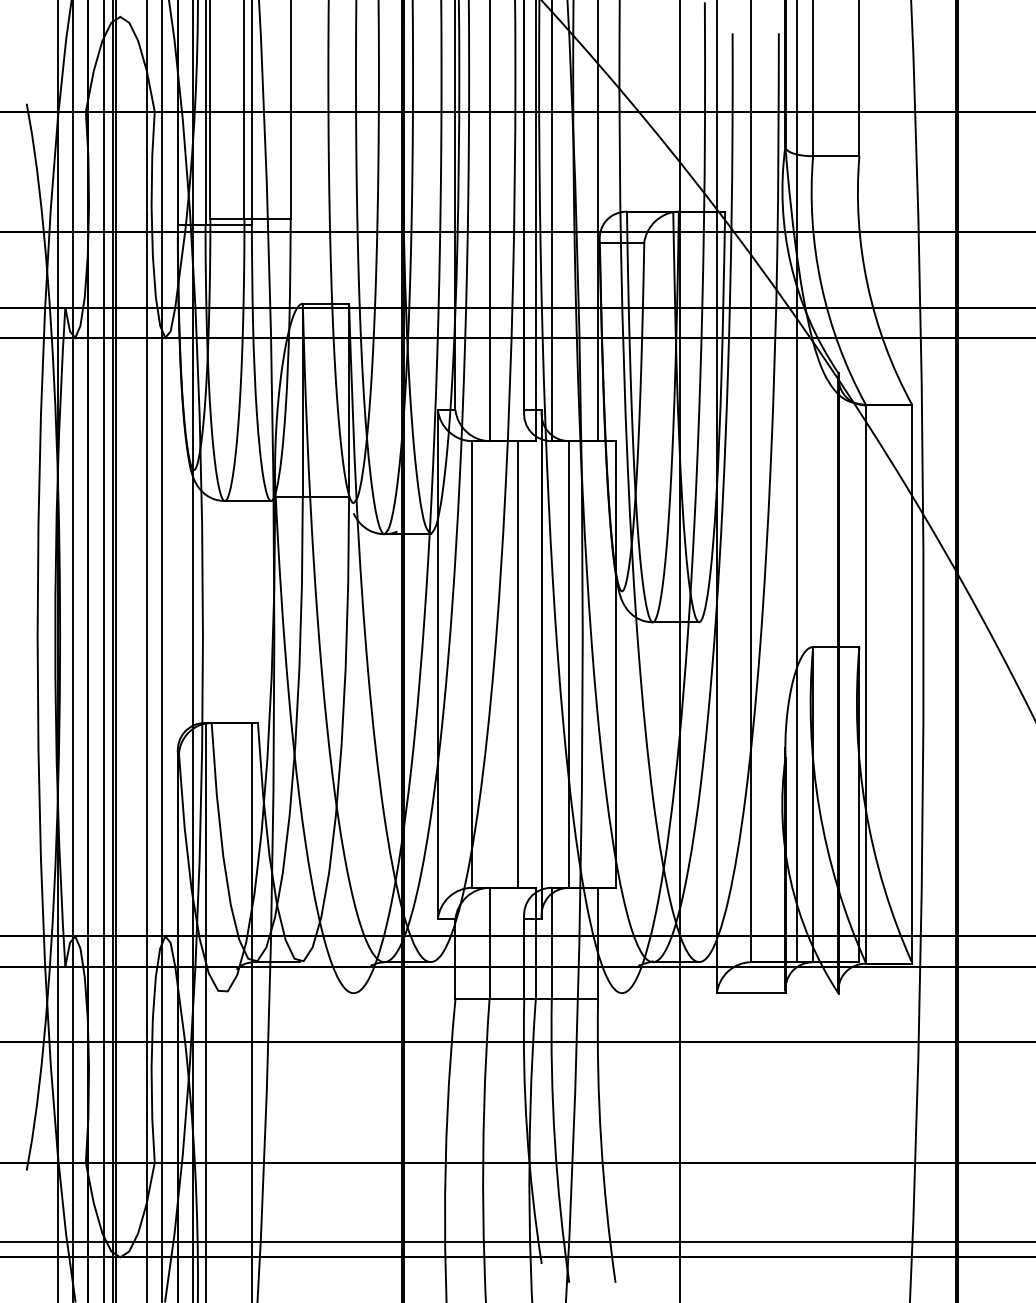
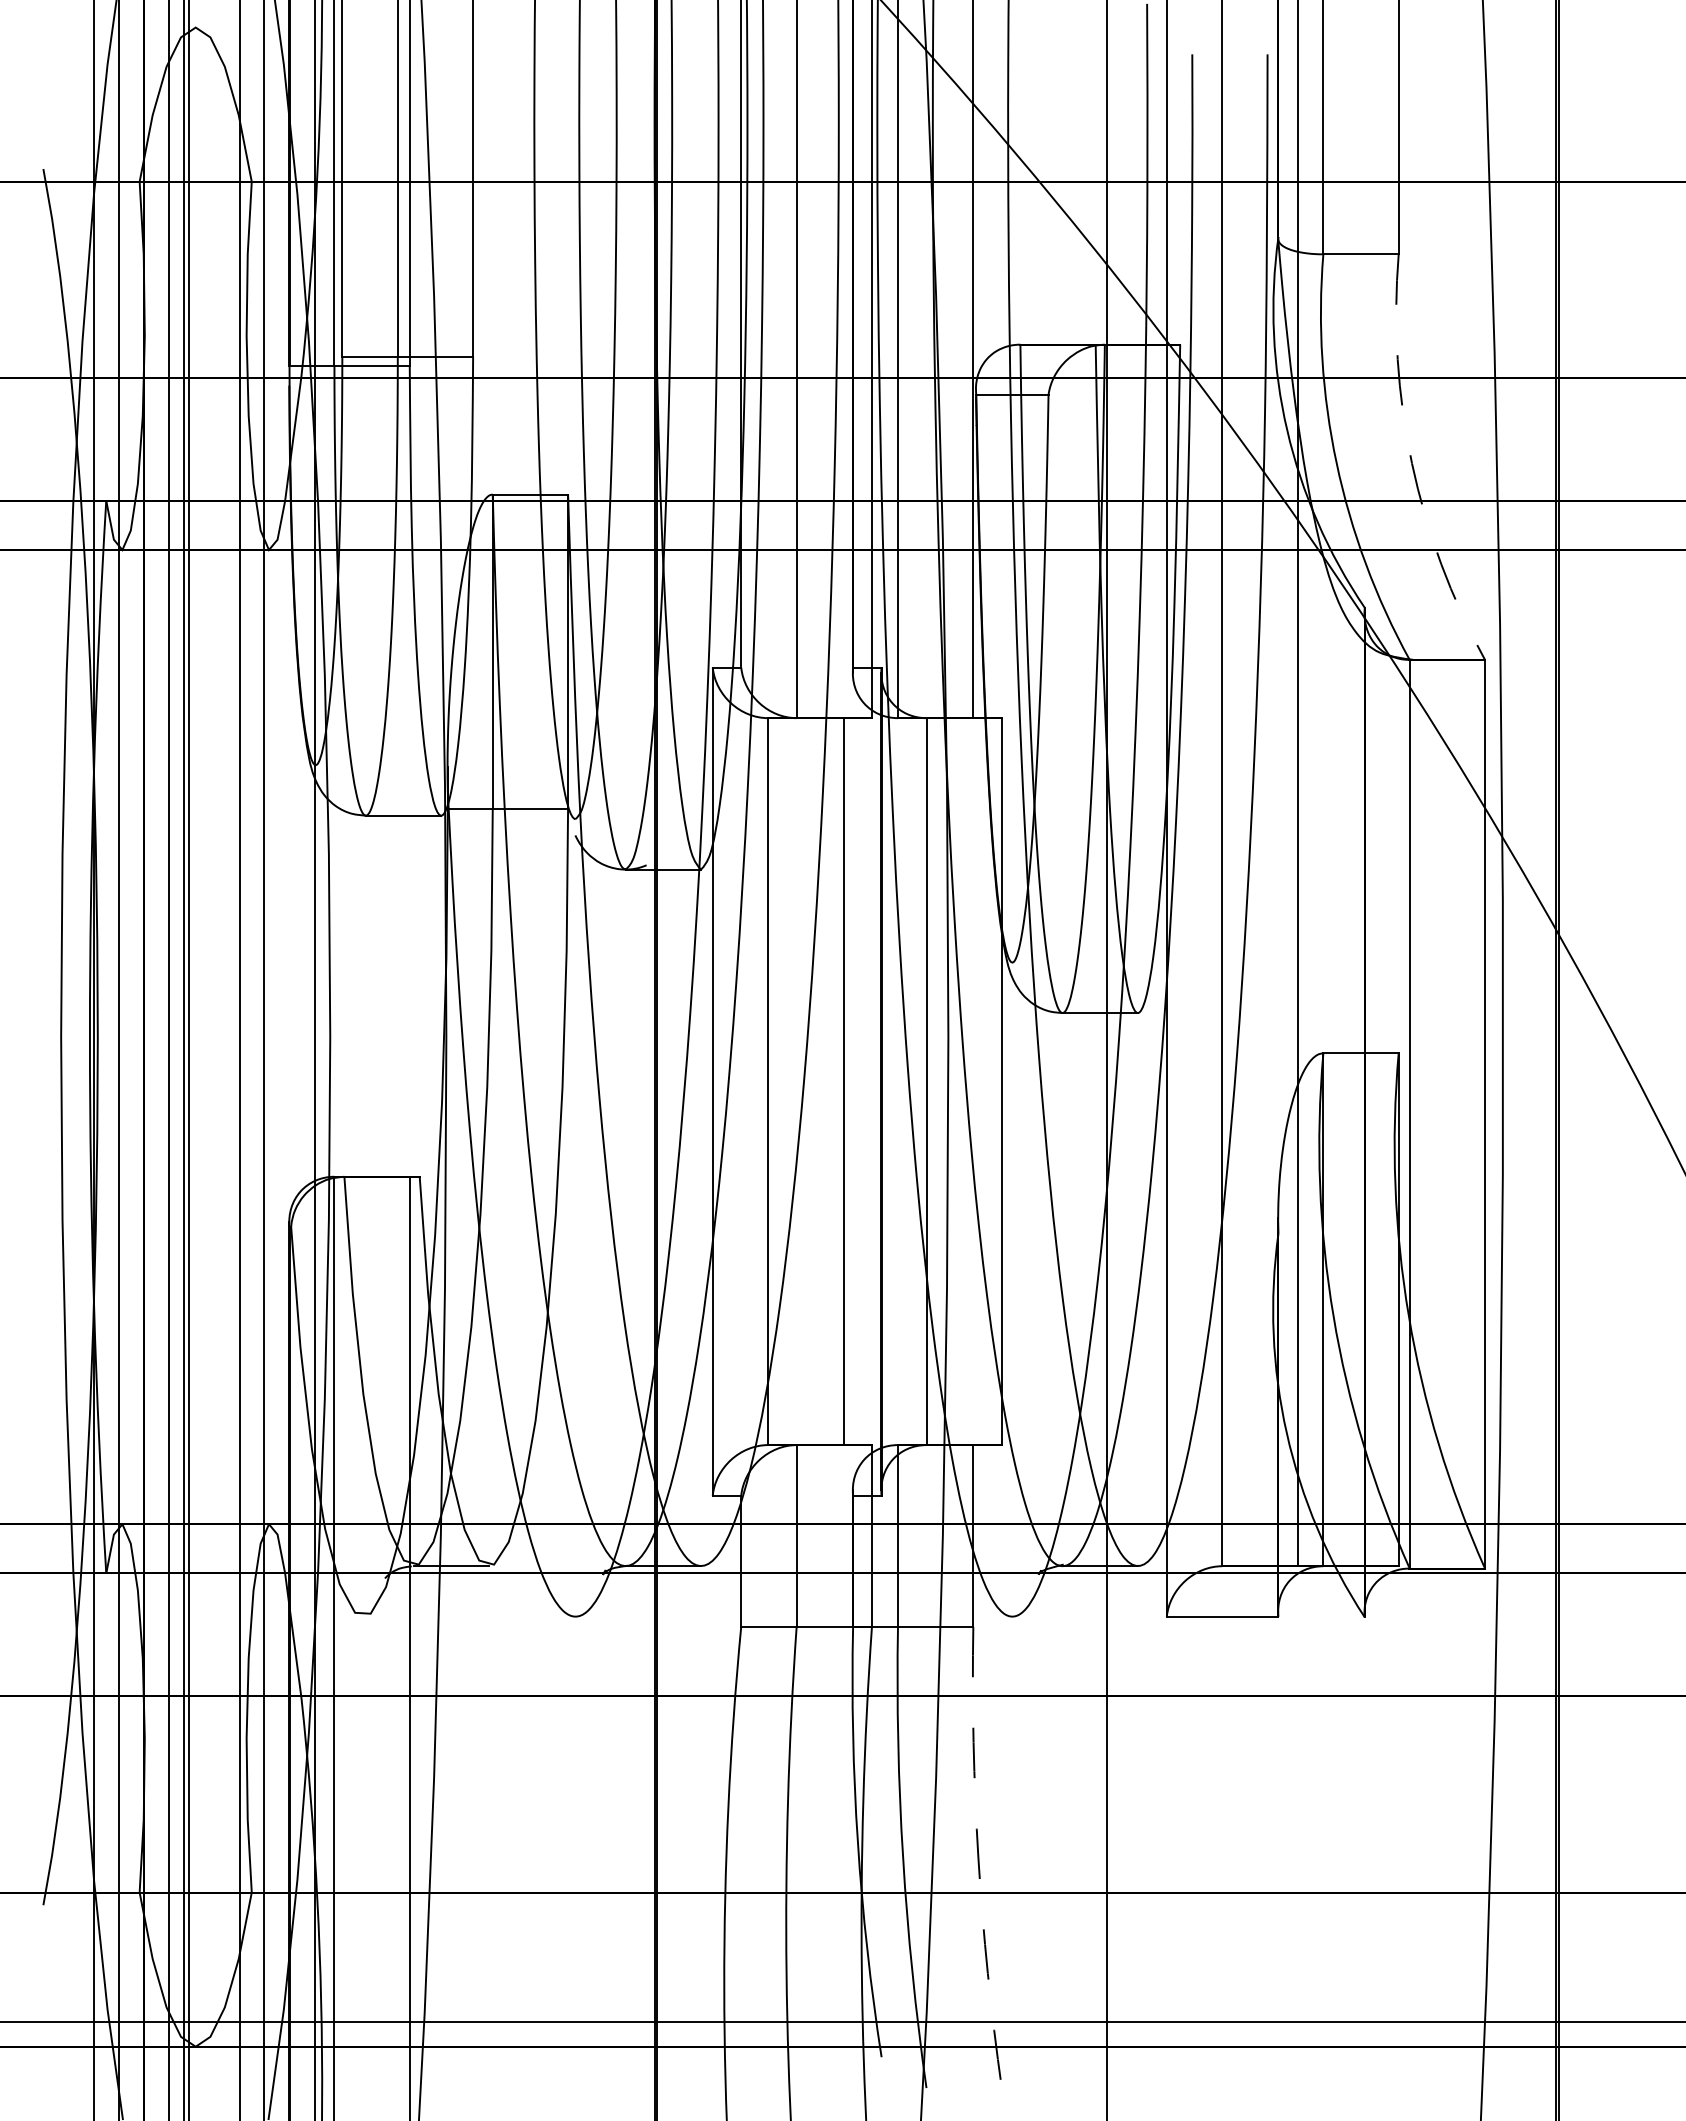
arc: (867, 284) -> (1411, 463), solid -> dashed
arc: (601, 1141) -> (978, 1858), solid -> dashed

